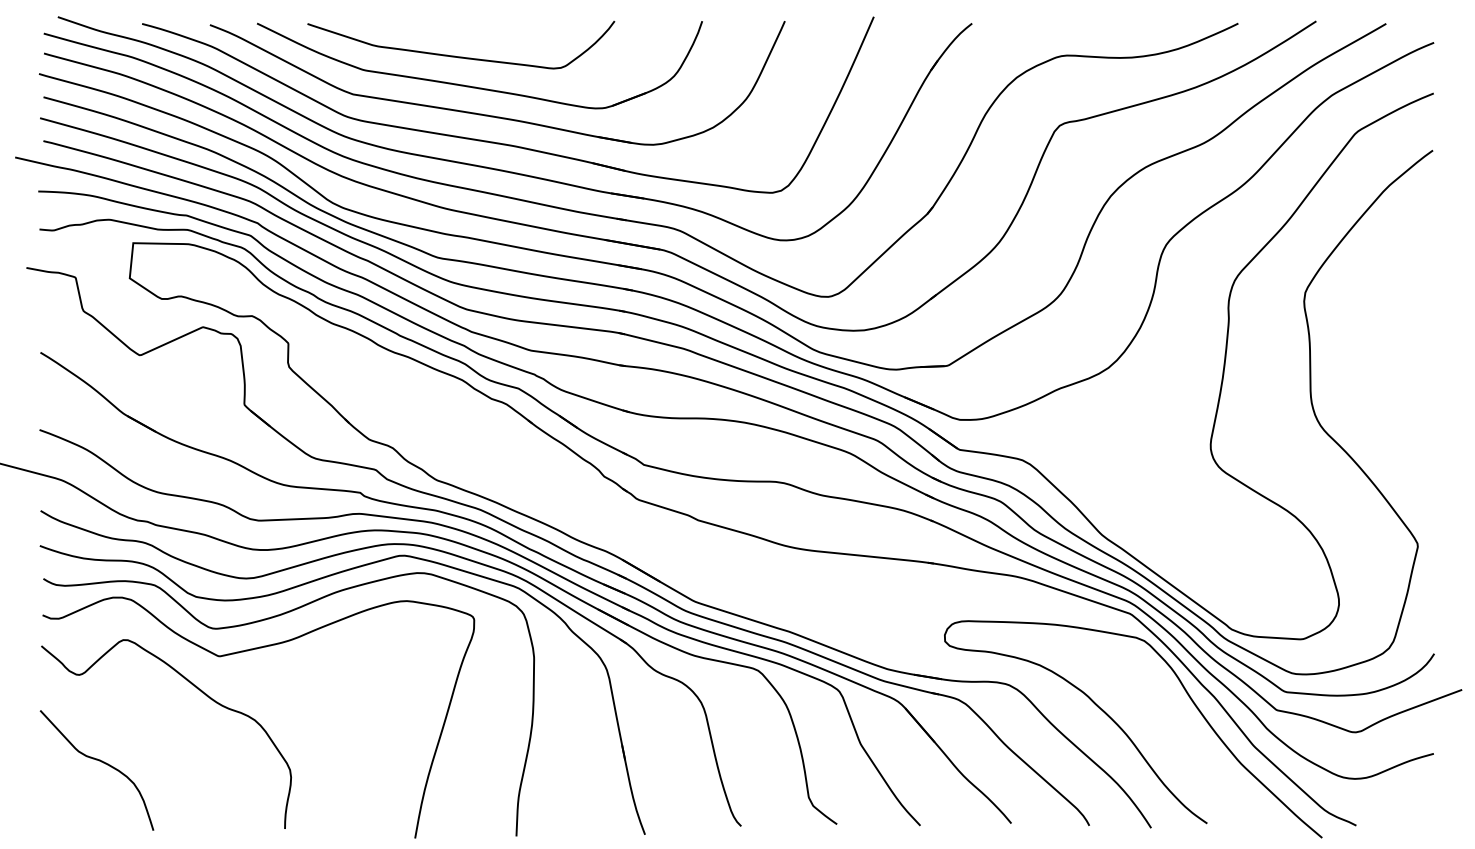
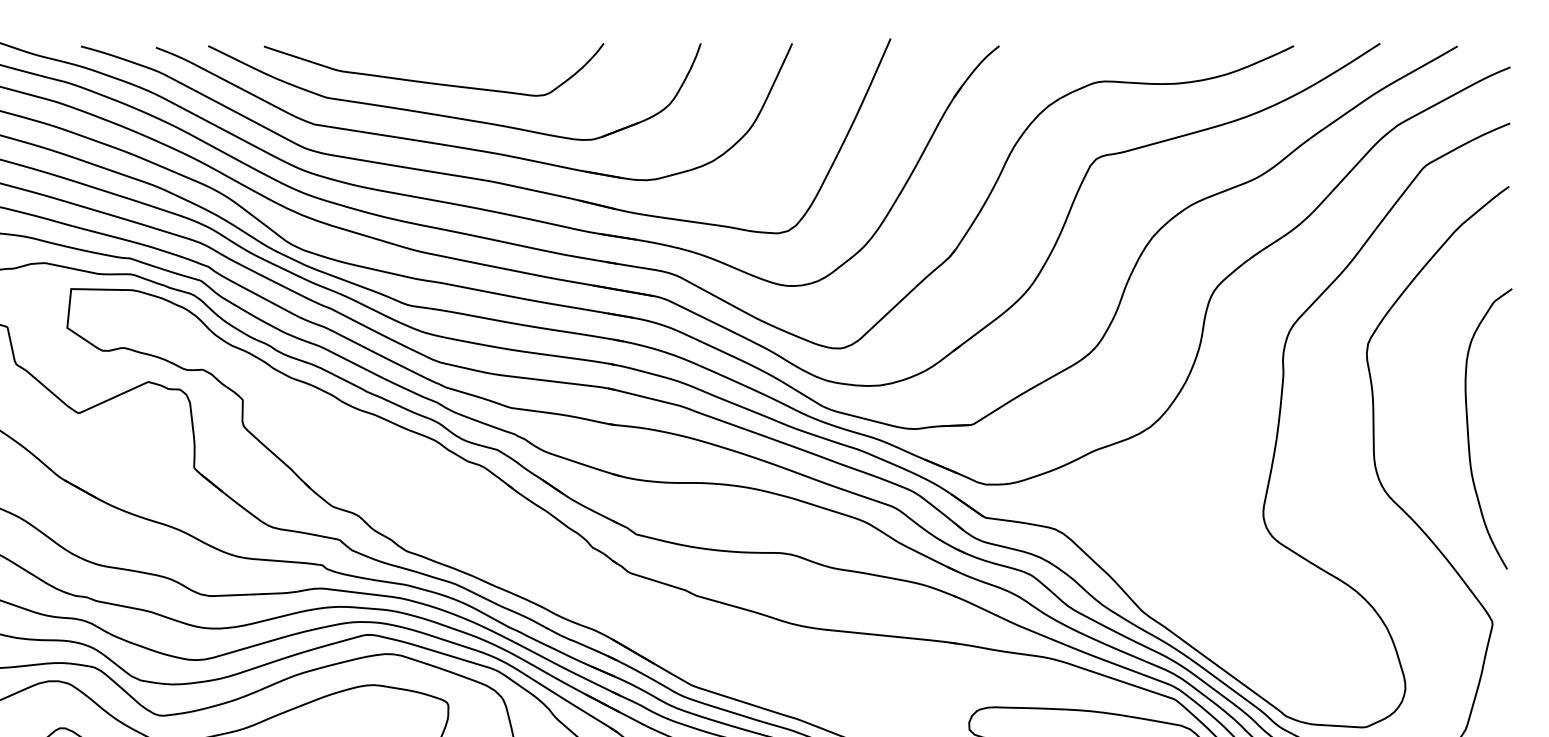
curve: (1396, 369) -> (1468, 428), added

